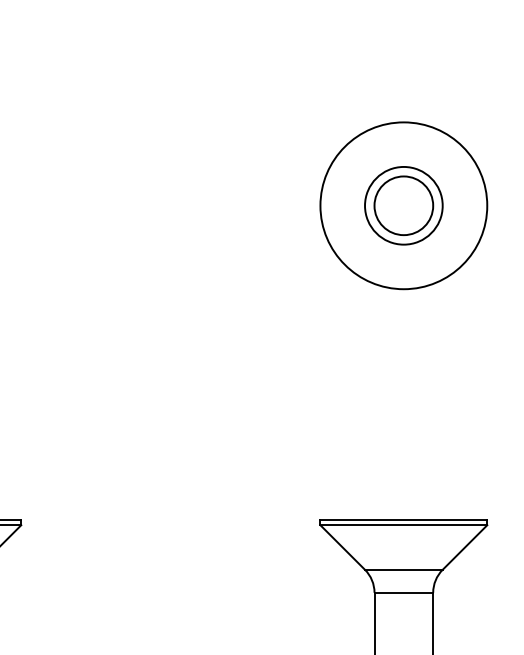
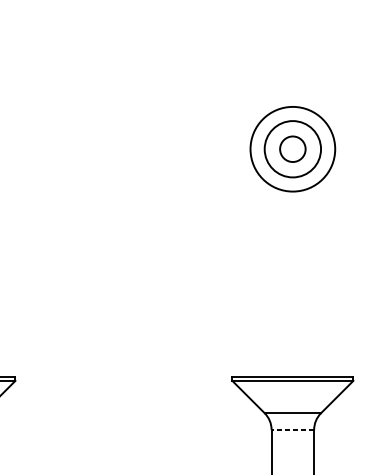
circle: (403, 205) -> (292, 149), size x0.6
circle: (403, 205) -> (292, 149), size x0.7
line: (403, 592) -> (292, 429), solid -> dashed

